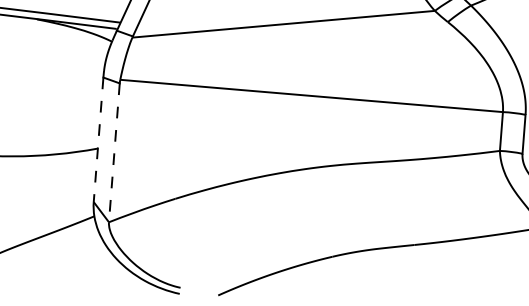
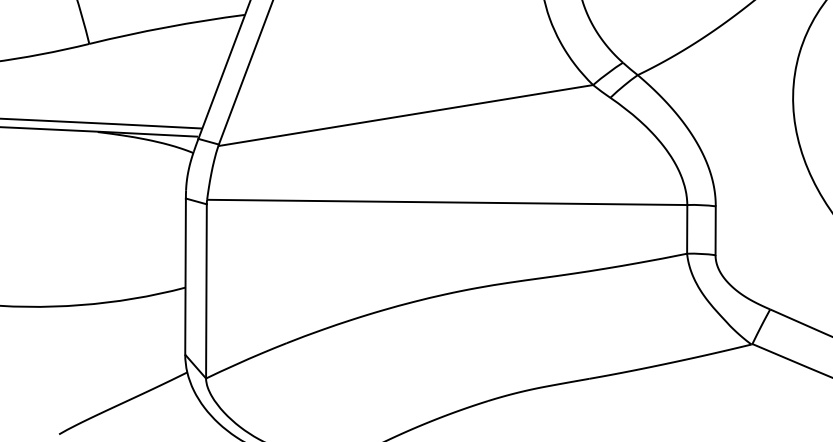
line: (98, 140) -> (185, 277), dashed -> solid
line: (114, 152) -> (206, 291), dashed -> solid

